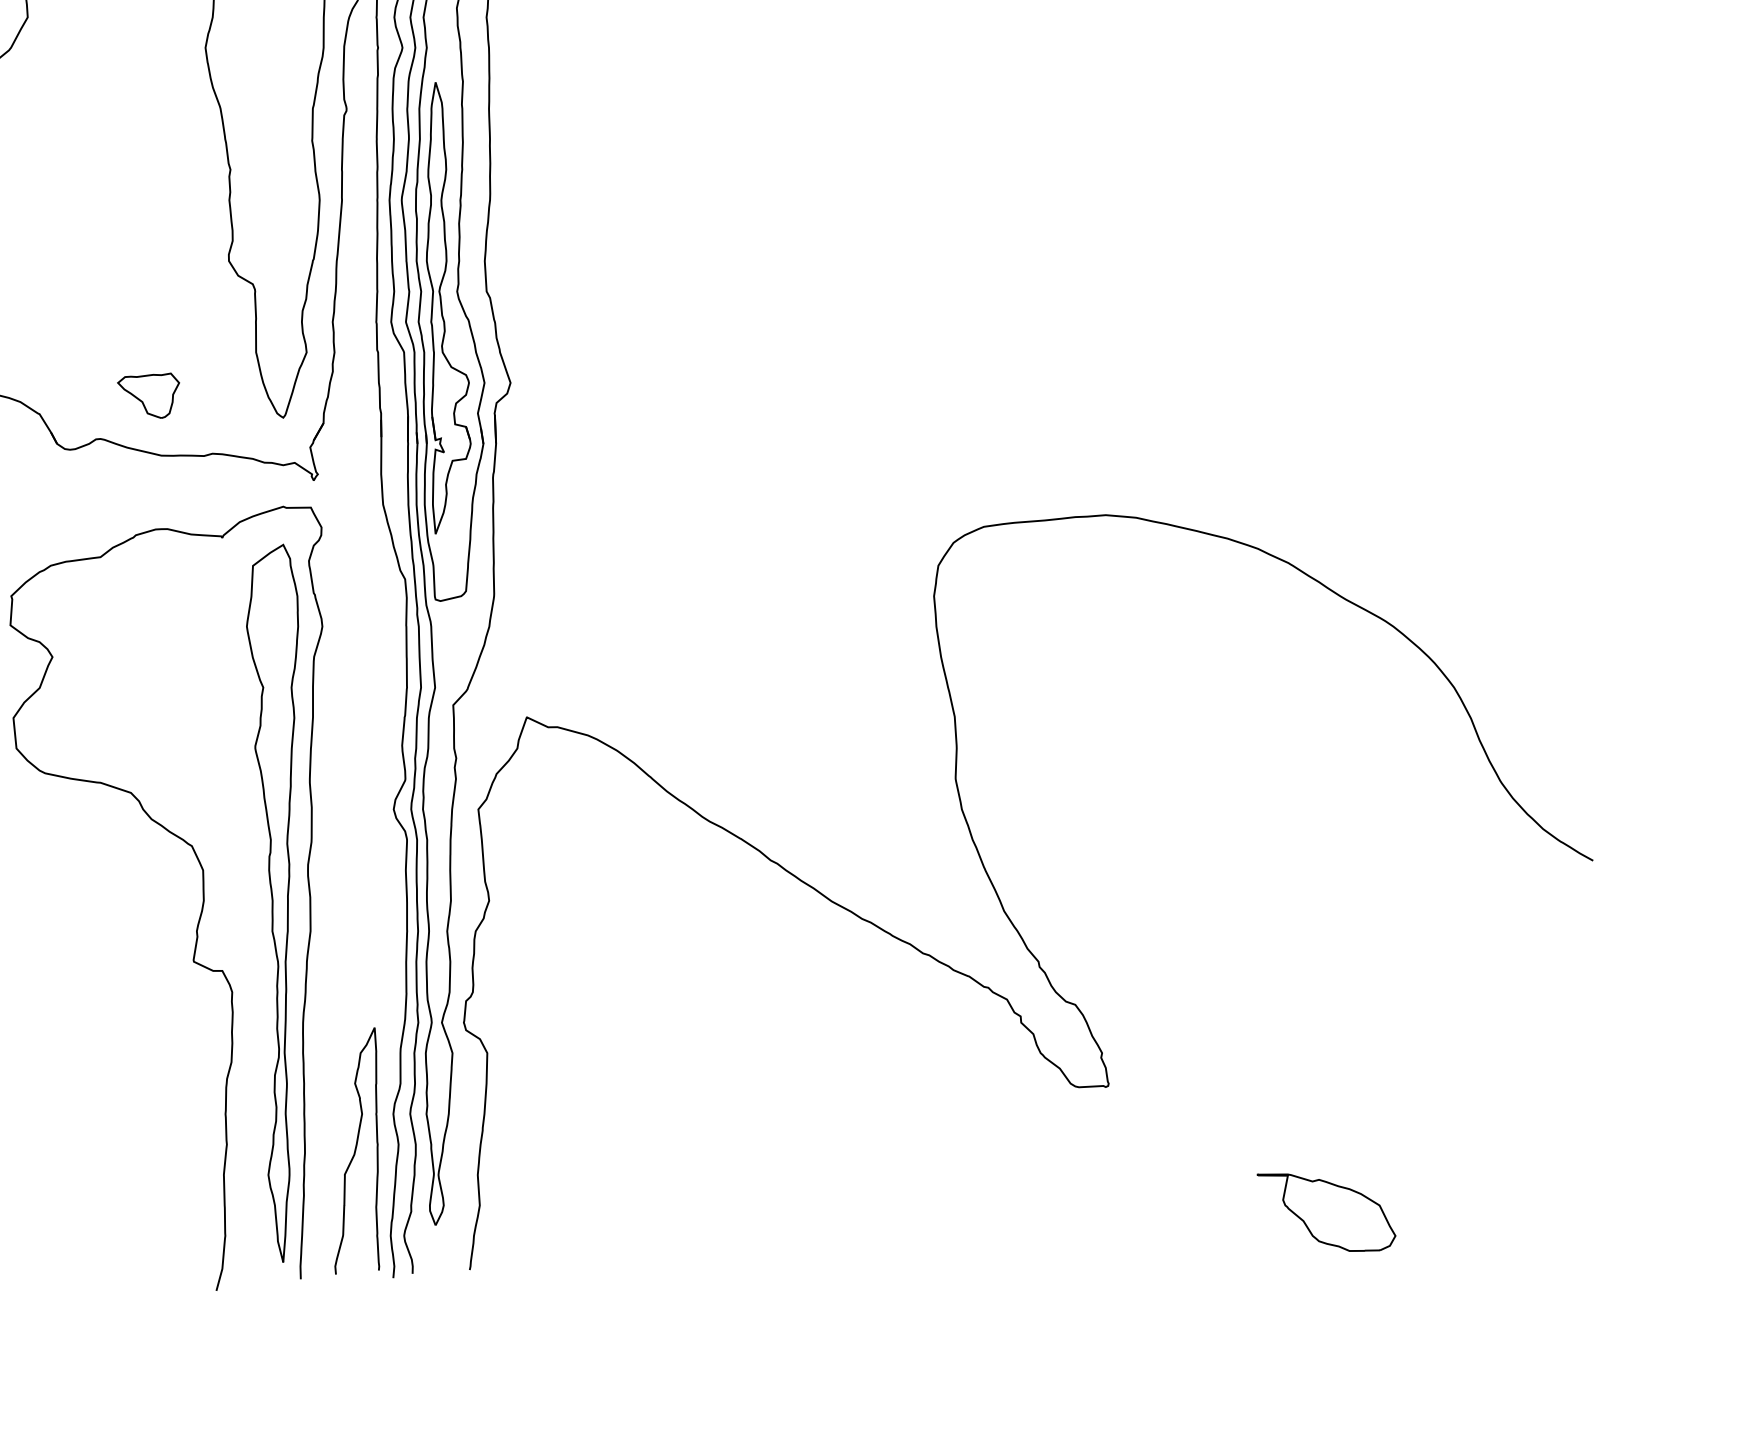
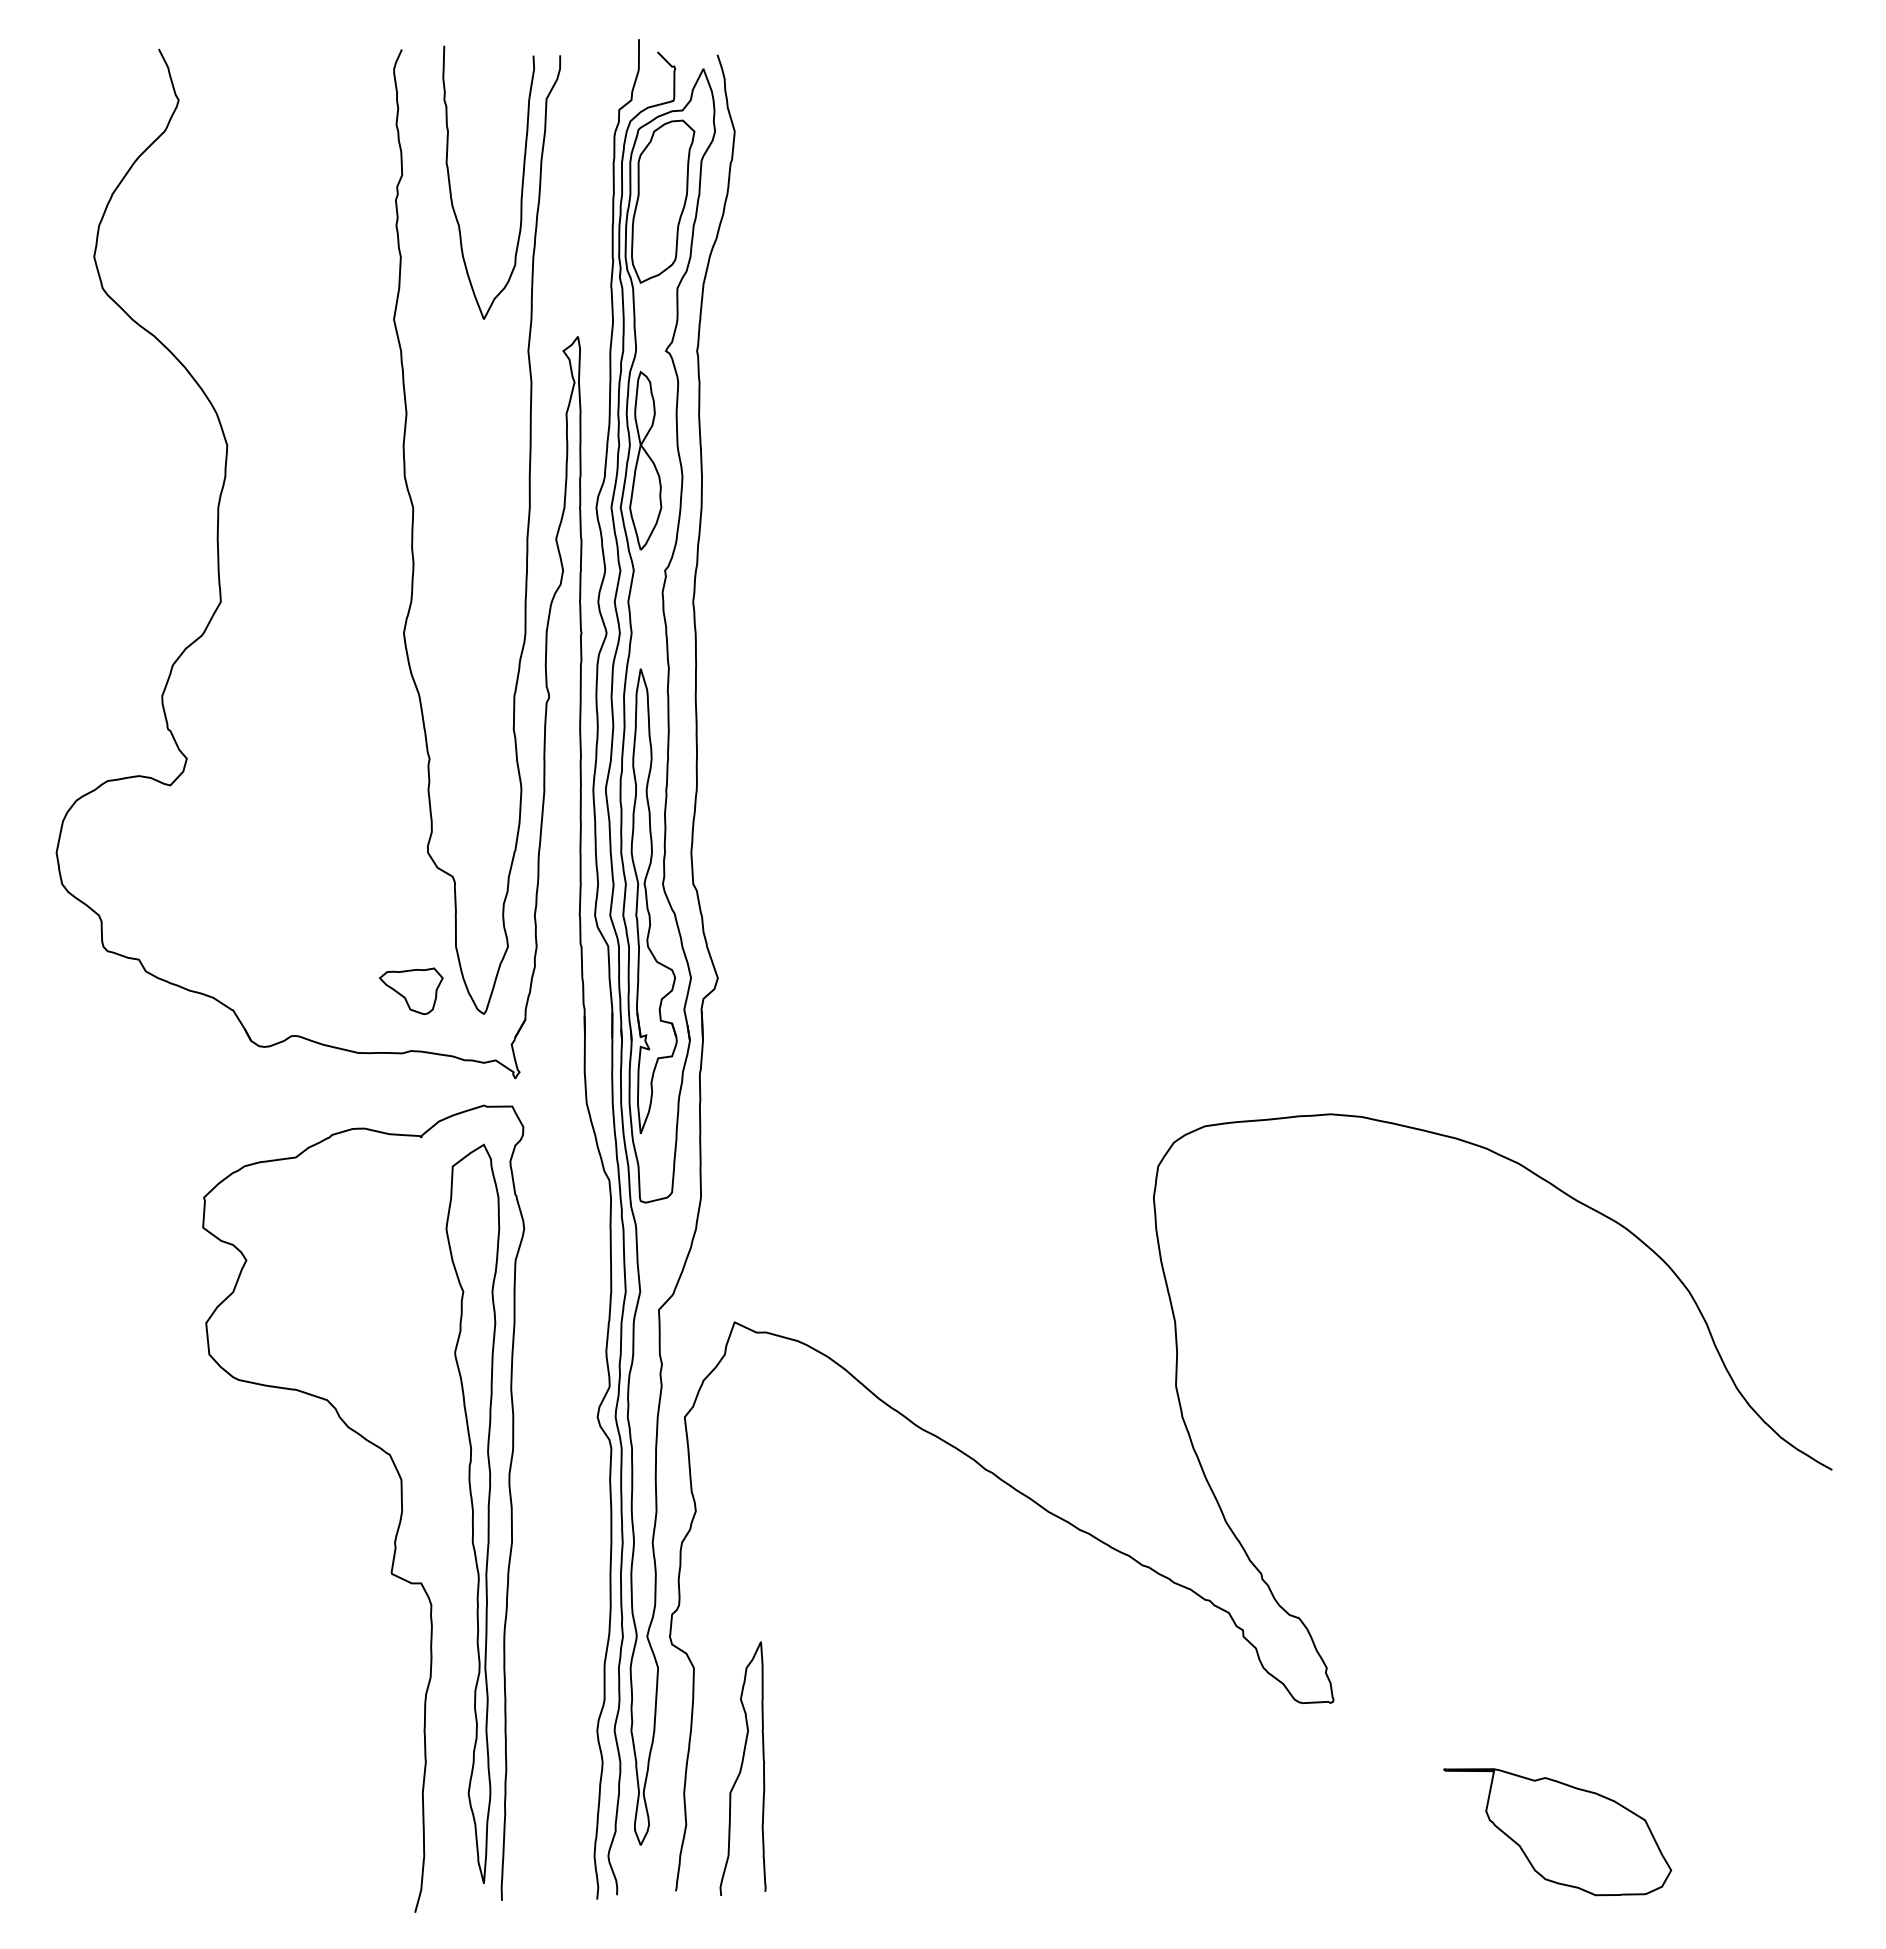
part: (147, 395) -> (410, 991), moved
curve: (356, 1149) -> (742, 1767), moved
part: (1326, 1212) -> (1557, 1832), size x1.6

